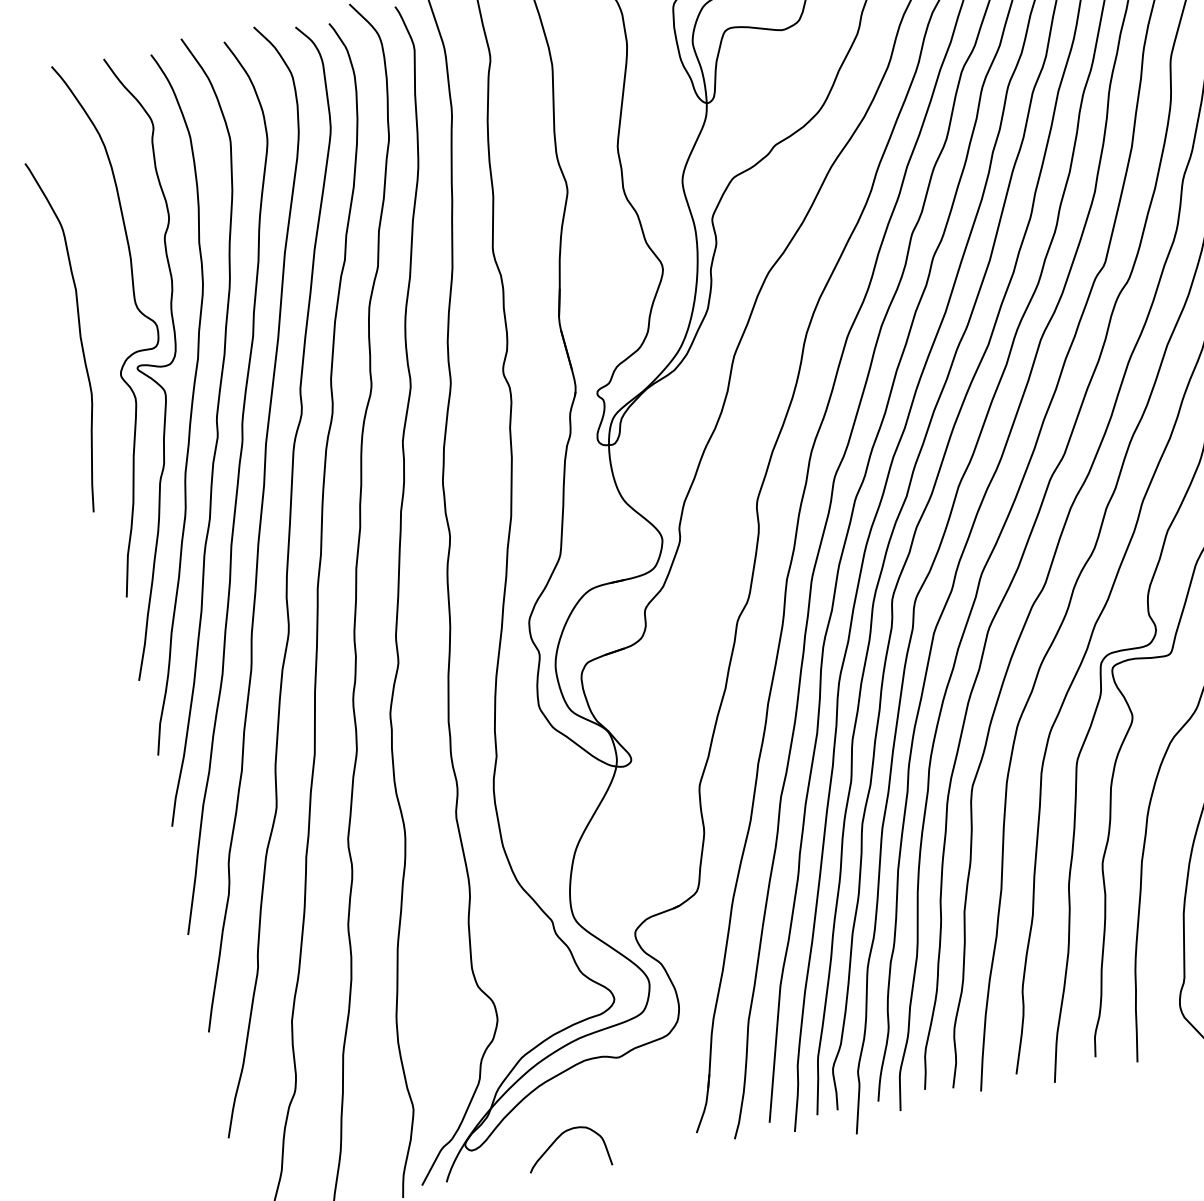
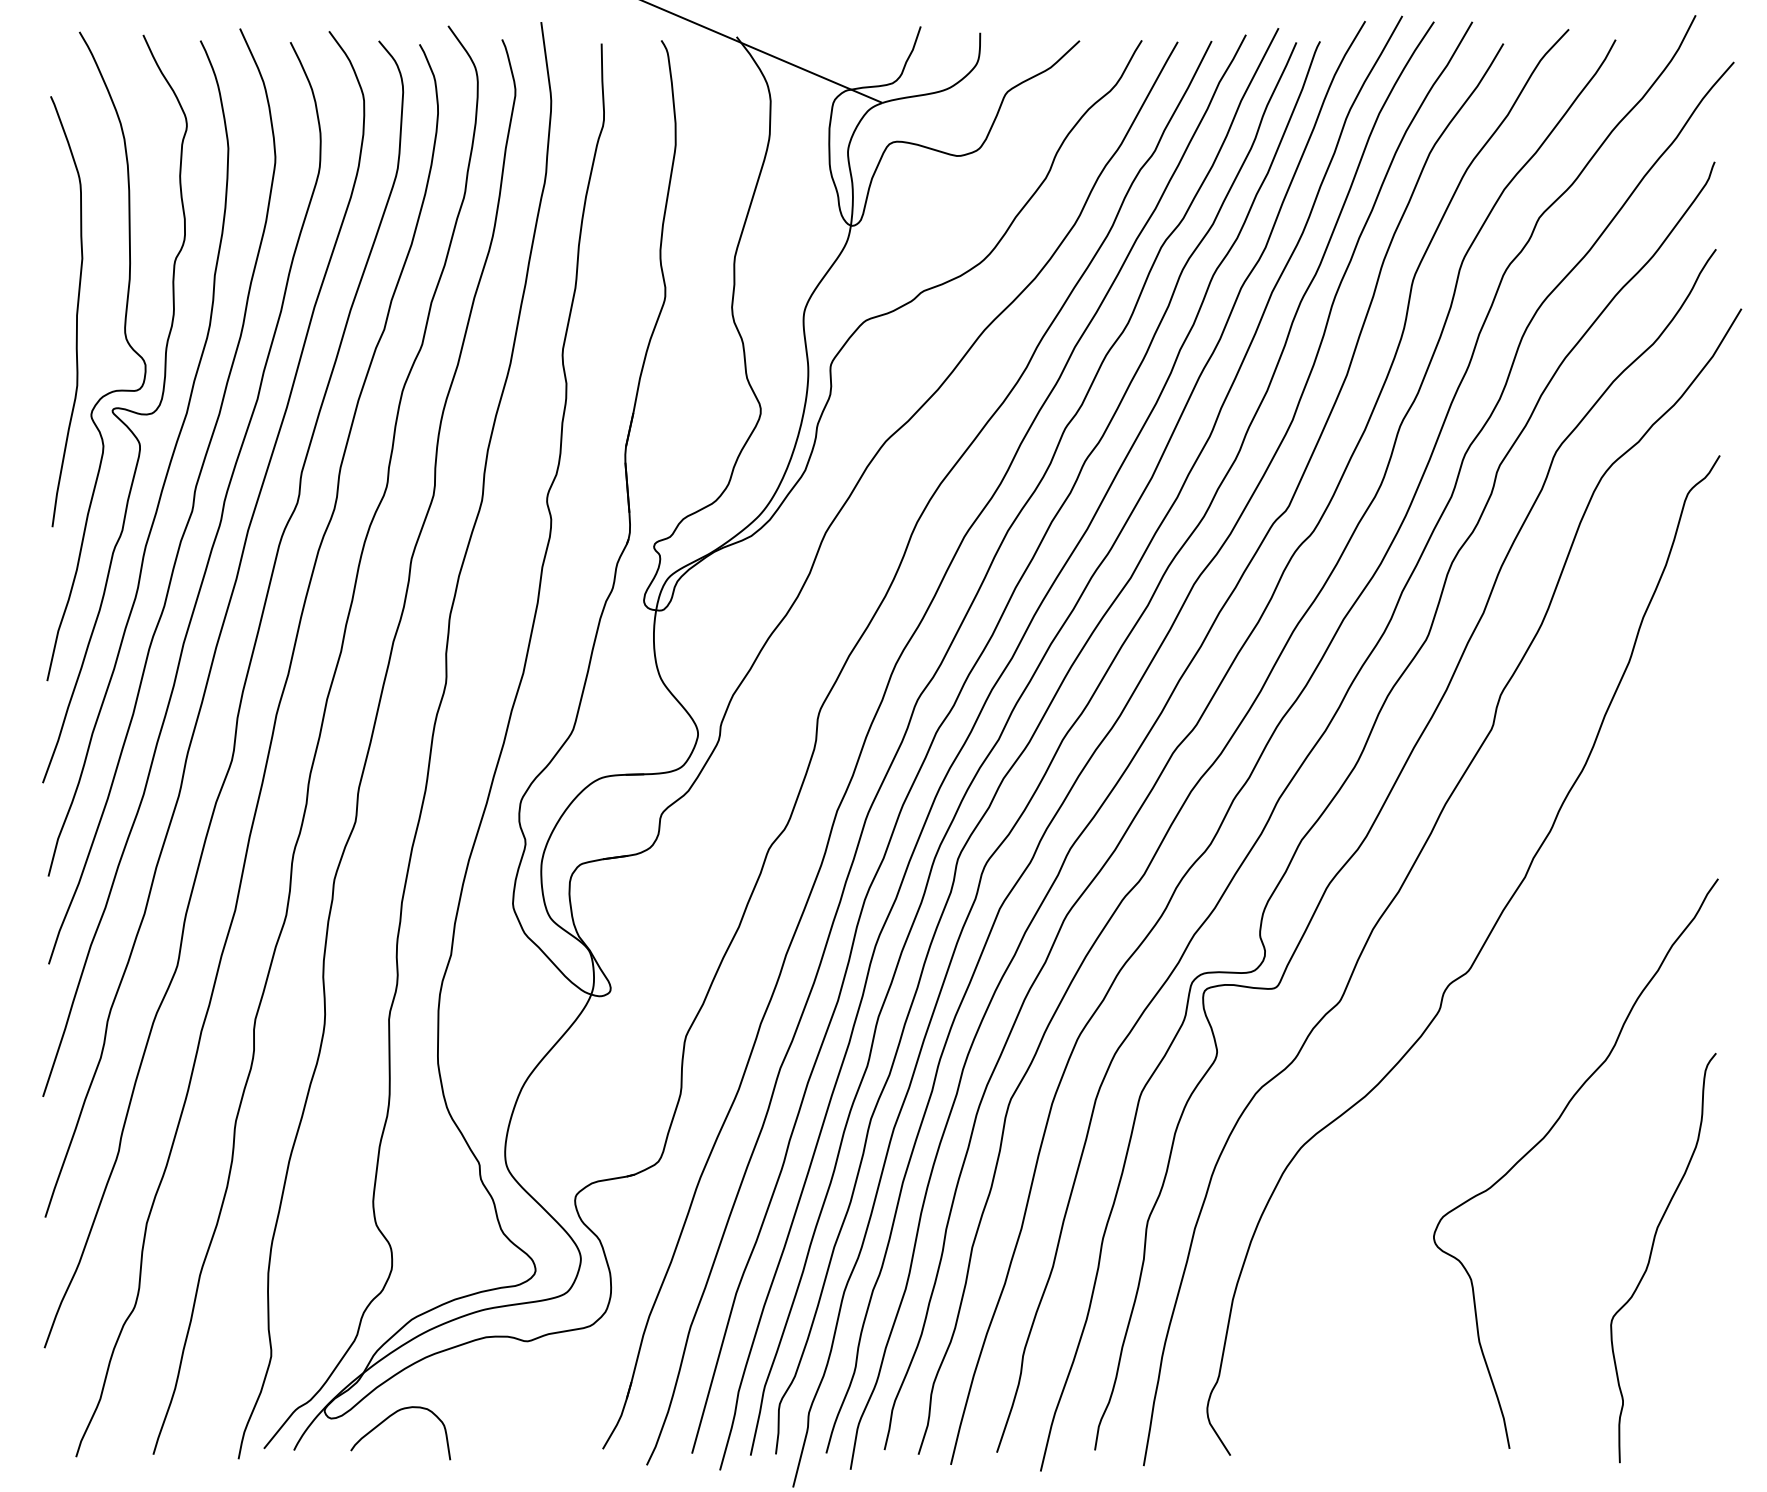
curve: (79, 333) -> (76, 311), moved
curve: (555, 1142) -> (387, 1419), moved

